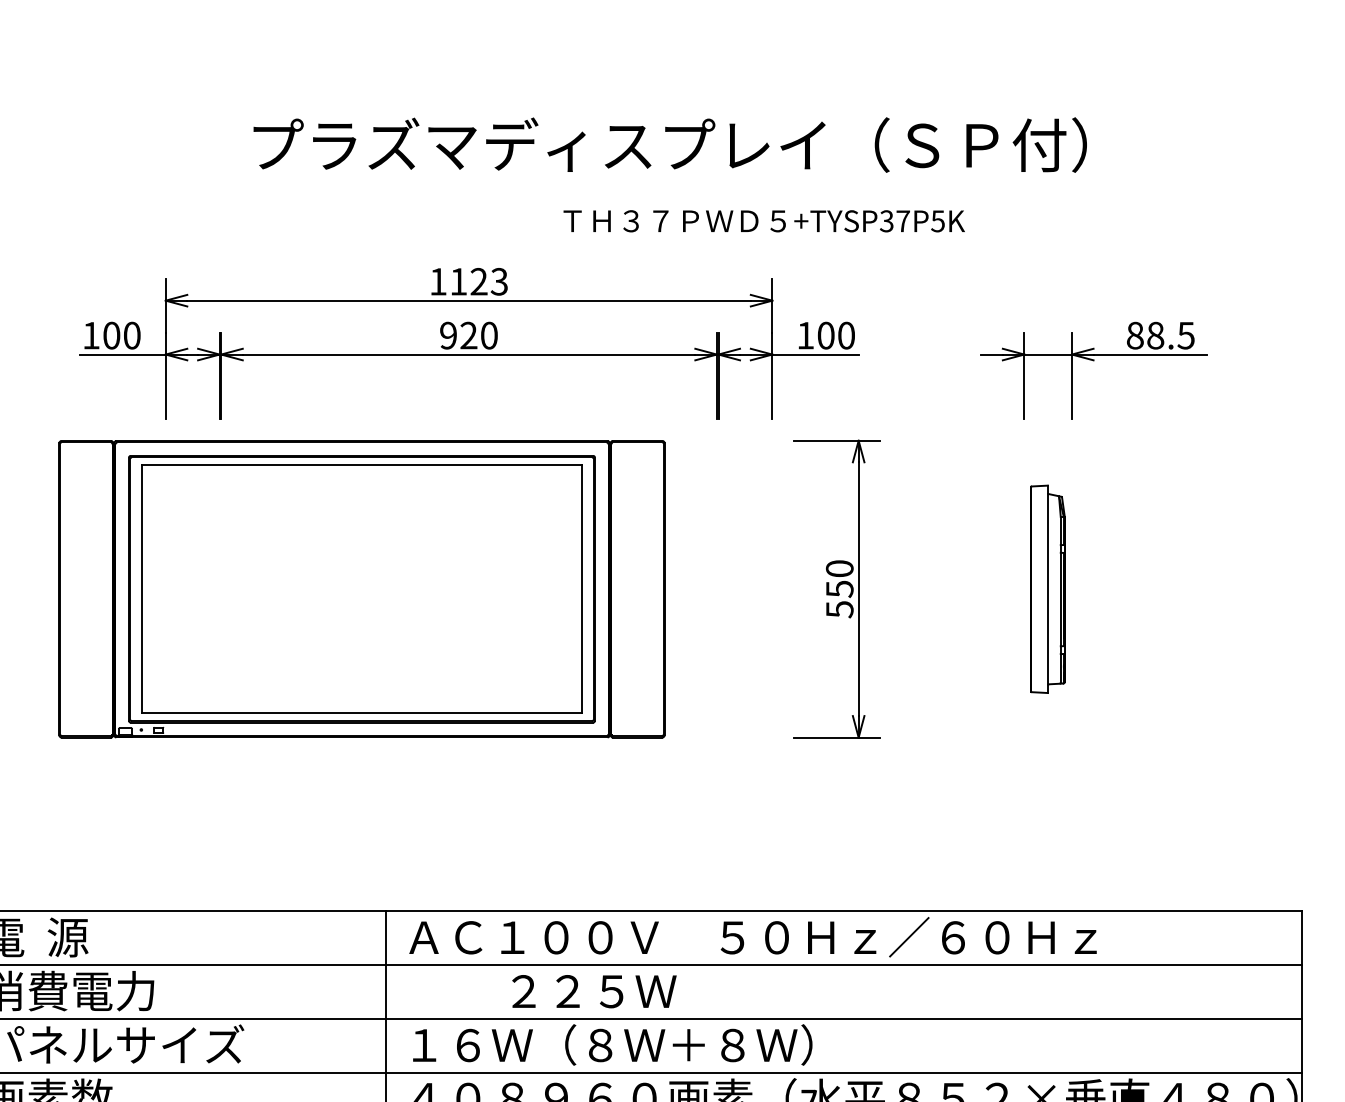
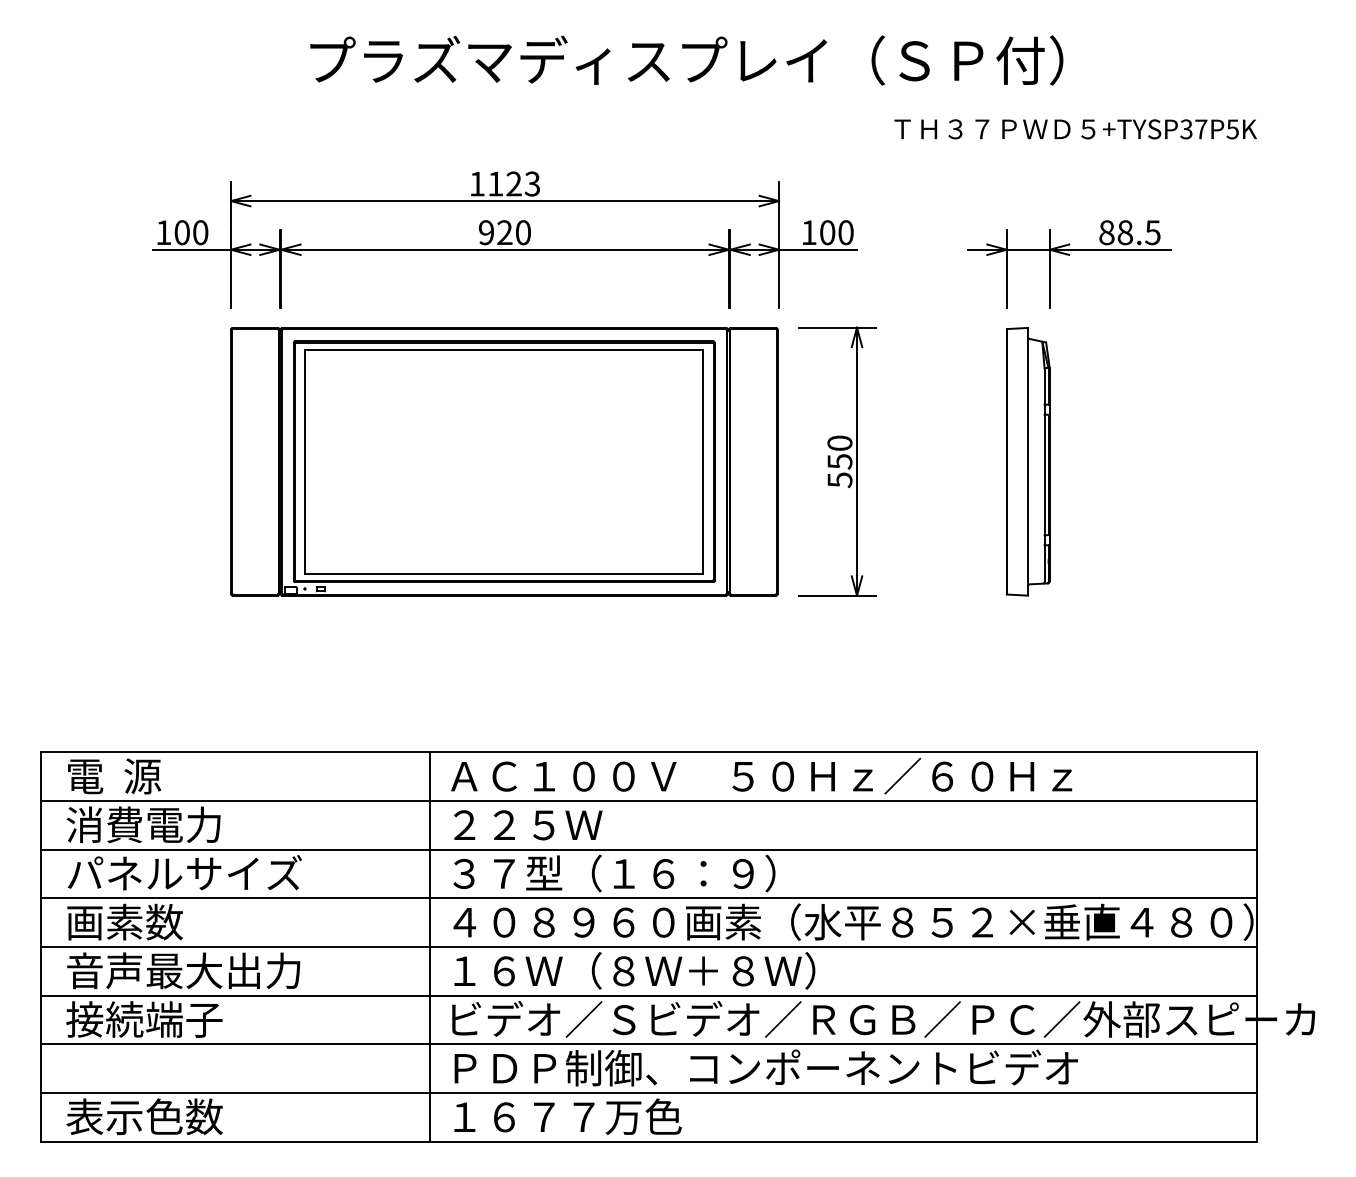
text: (764, 221) -> (1075, 129), moved
part: (362, 588) -> (504, 461), moved
part: (1047, 588) -> (1027, 461), size x1.43
text: (594, 991) -> (528, 825), moved
text: (612, 1044) -> (634, 873), １６Ｗ（８Ｗ＋８Ｗ） -> ３７型（１６：９）

